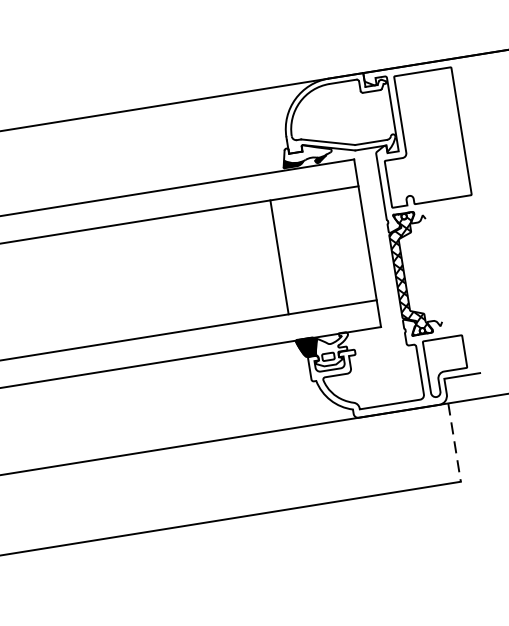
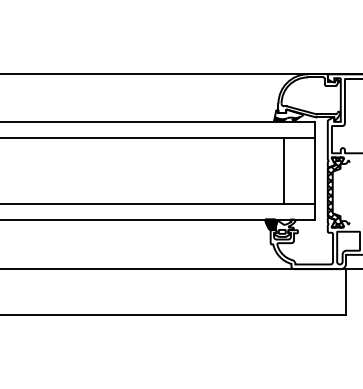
line: (279, 258) -> (283, 171), moved
line: (453, 442) -> (345, 291), dashed -> solid

